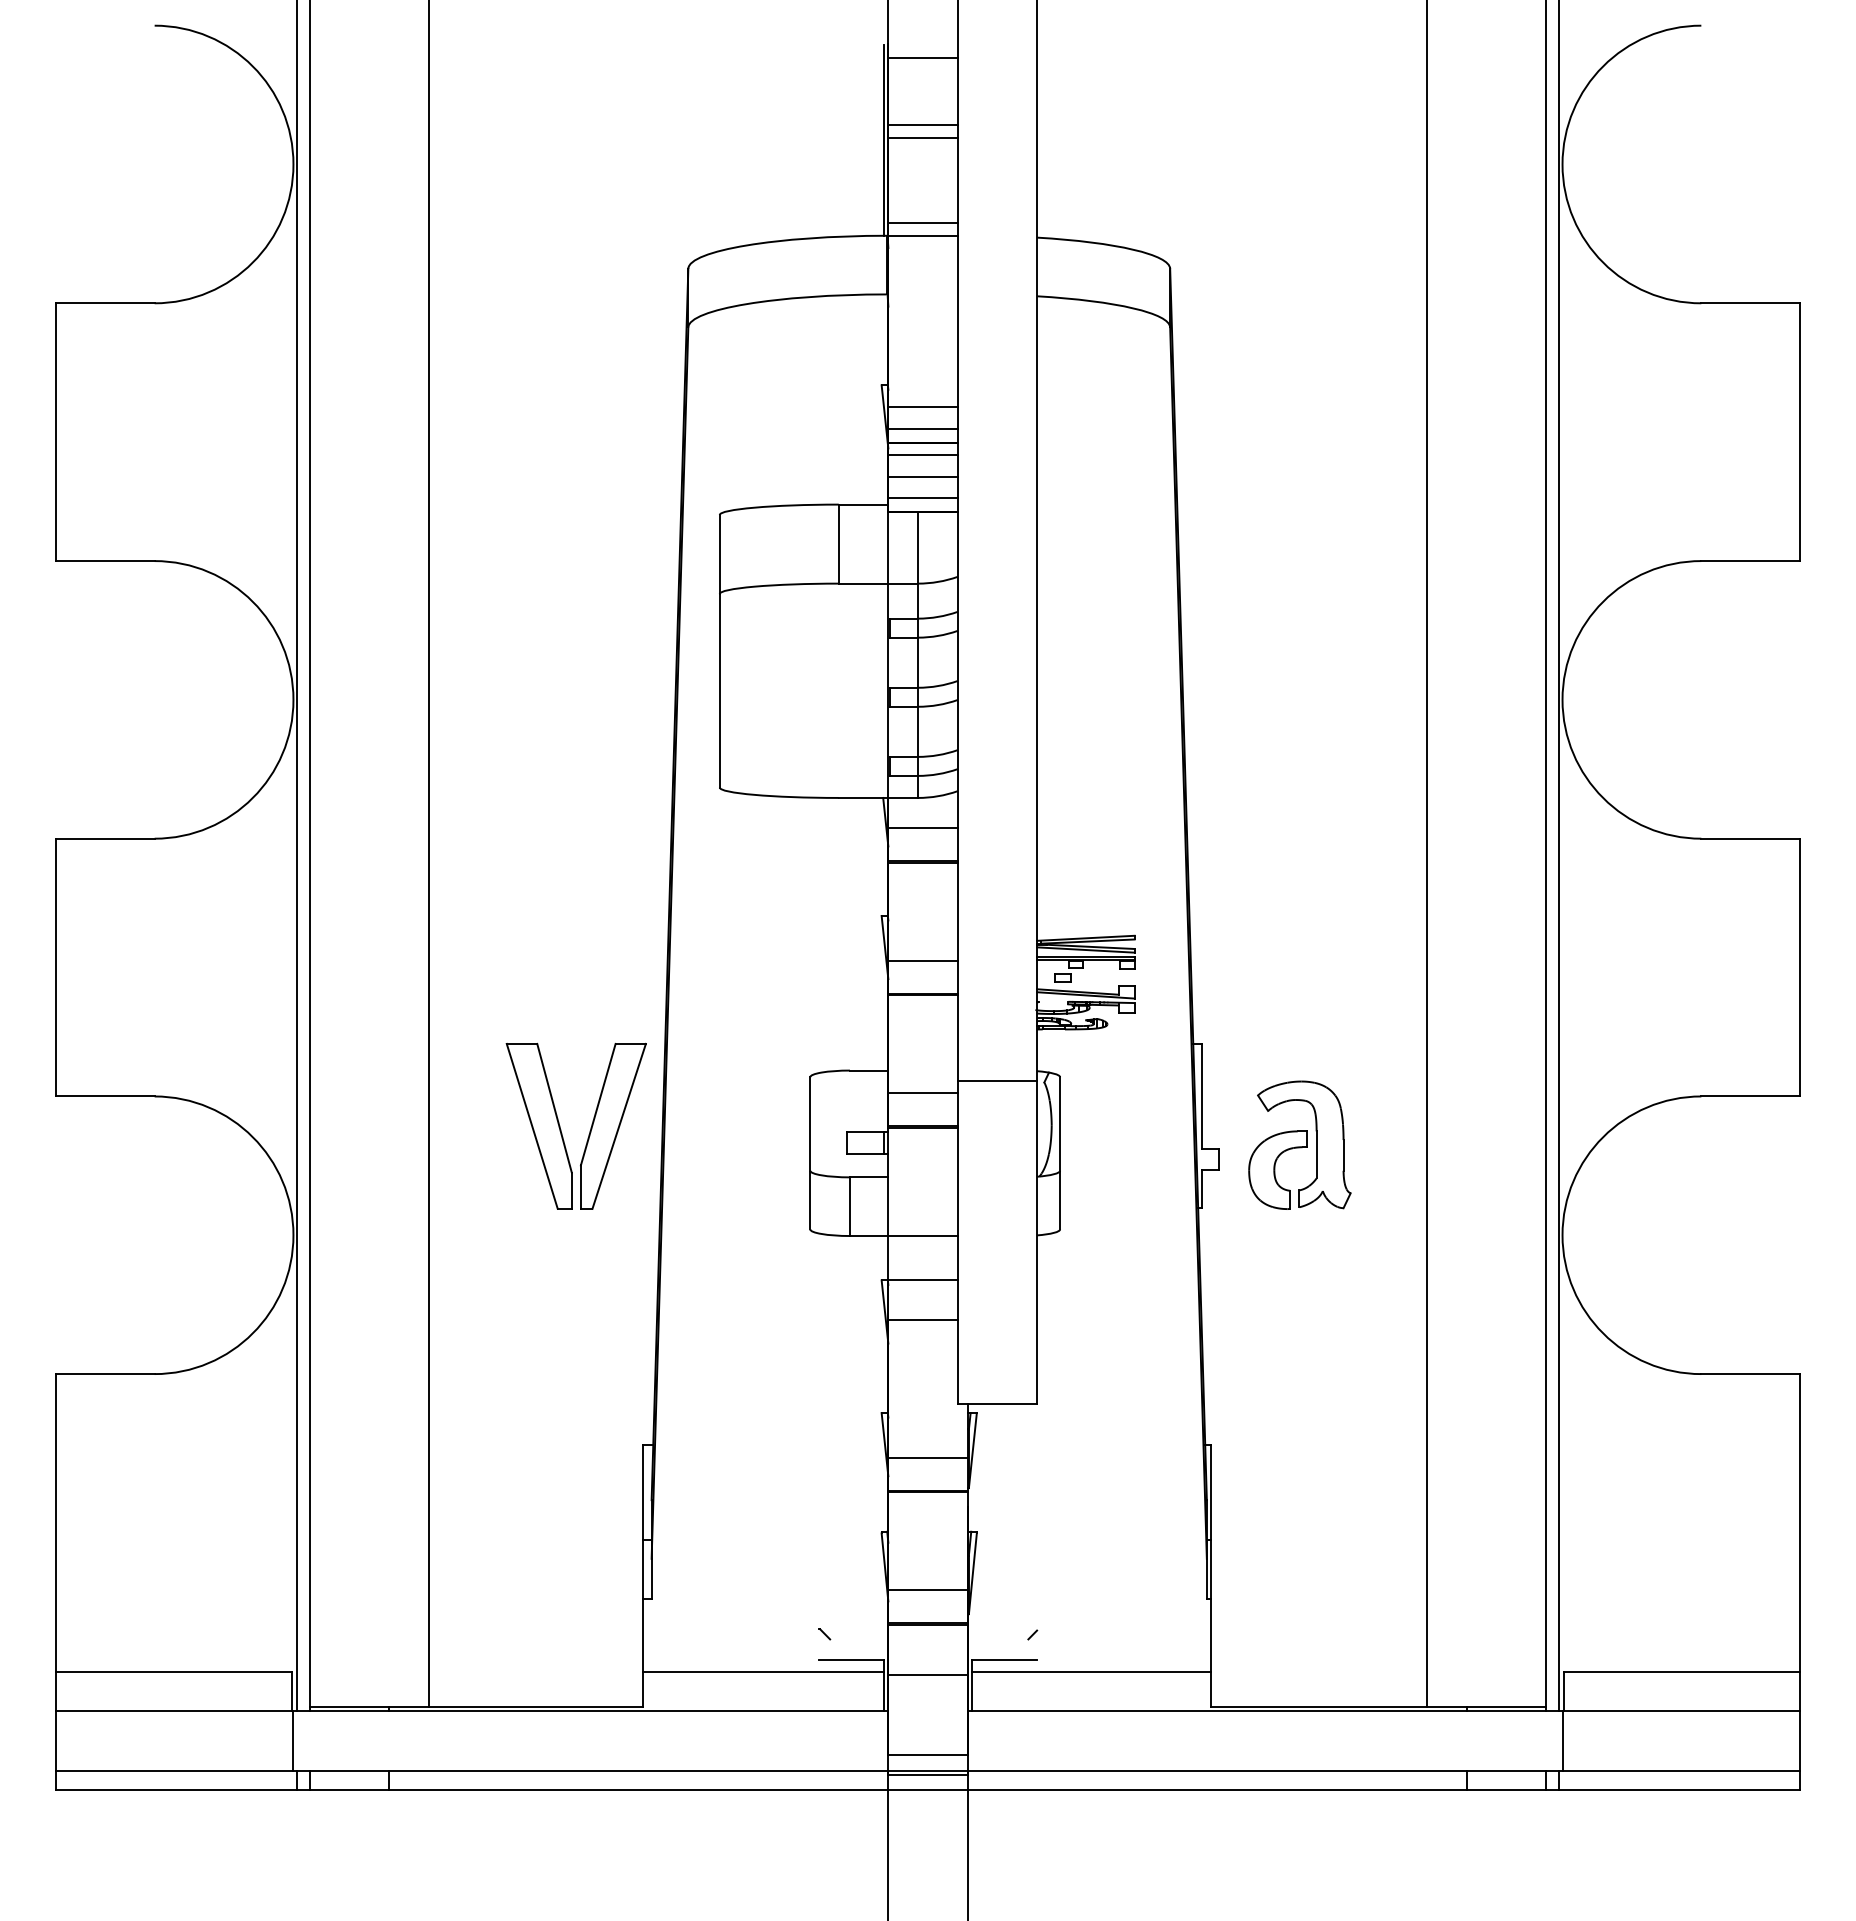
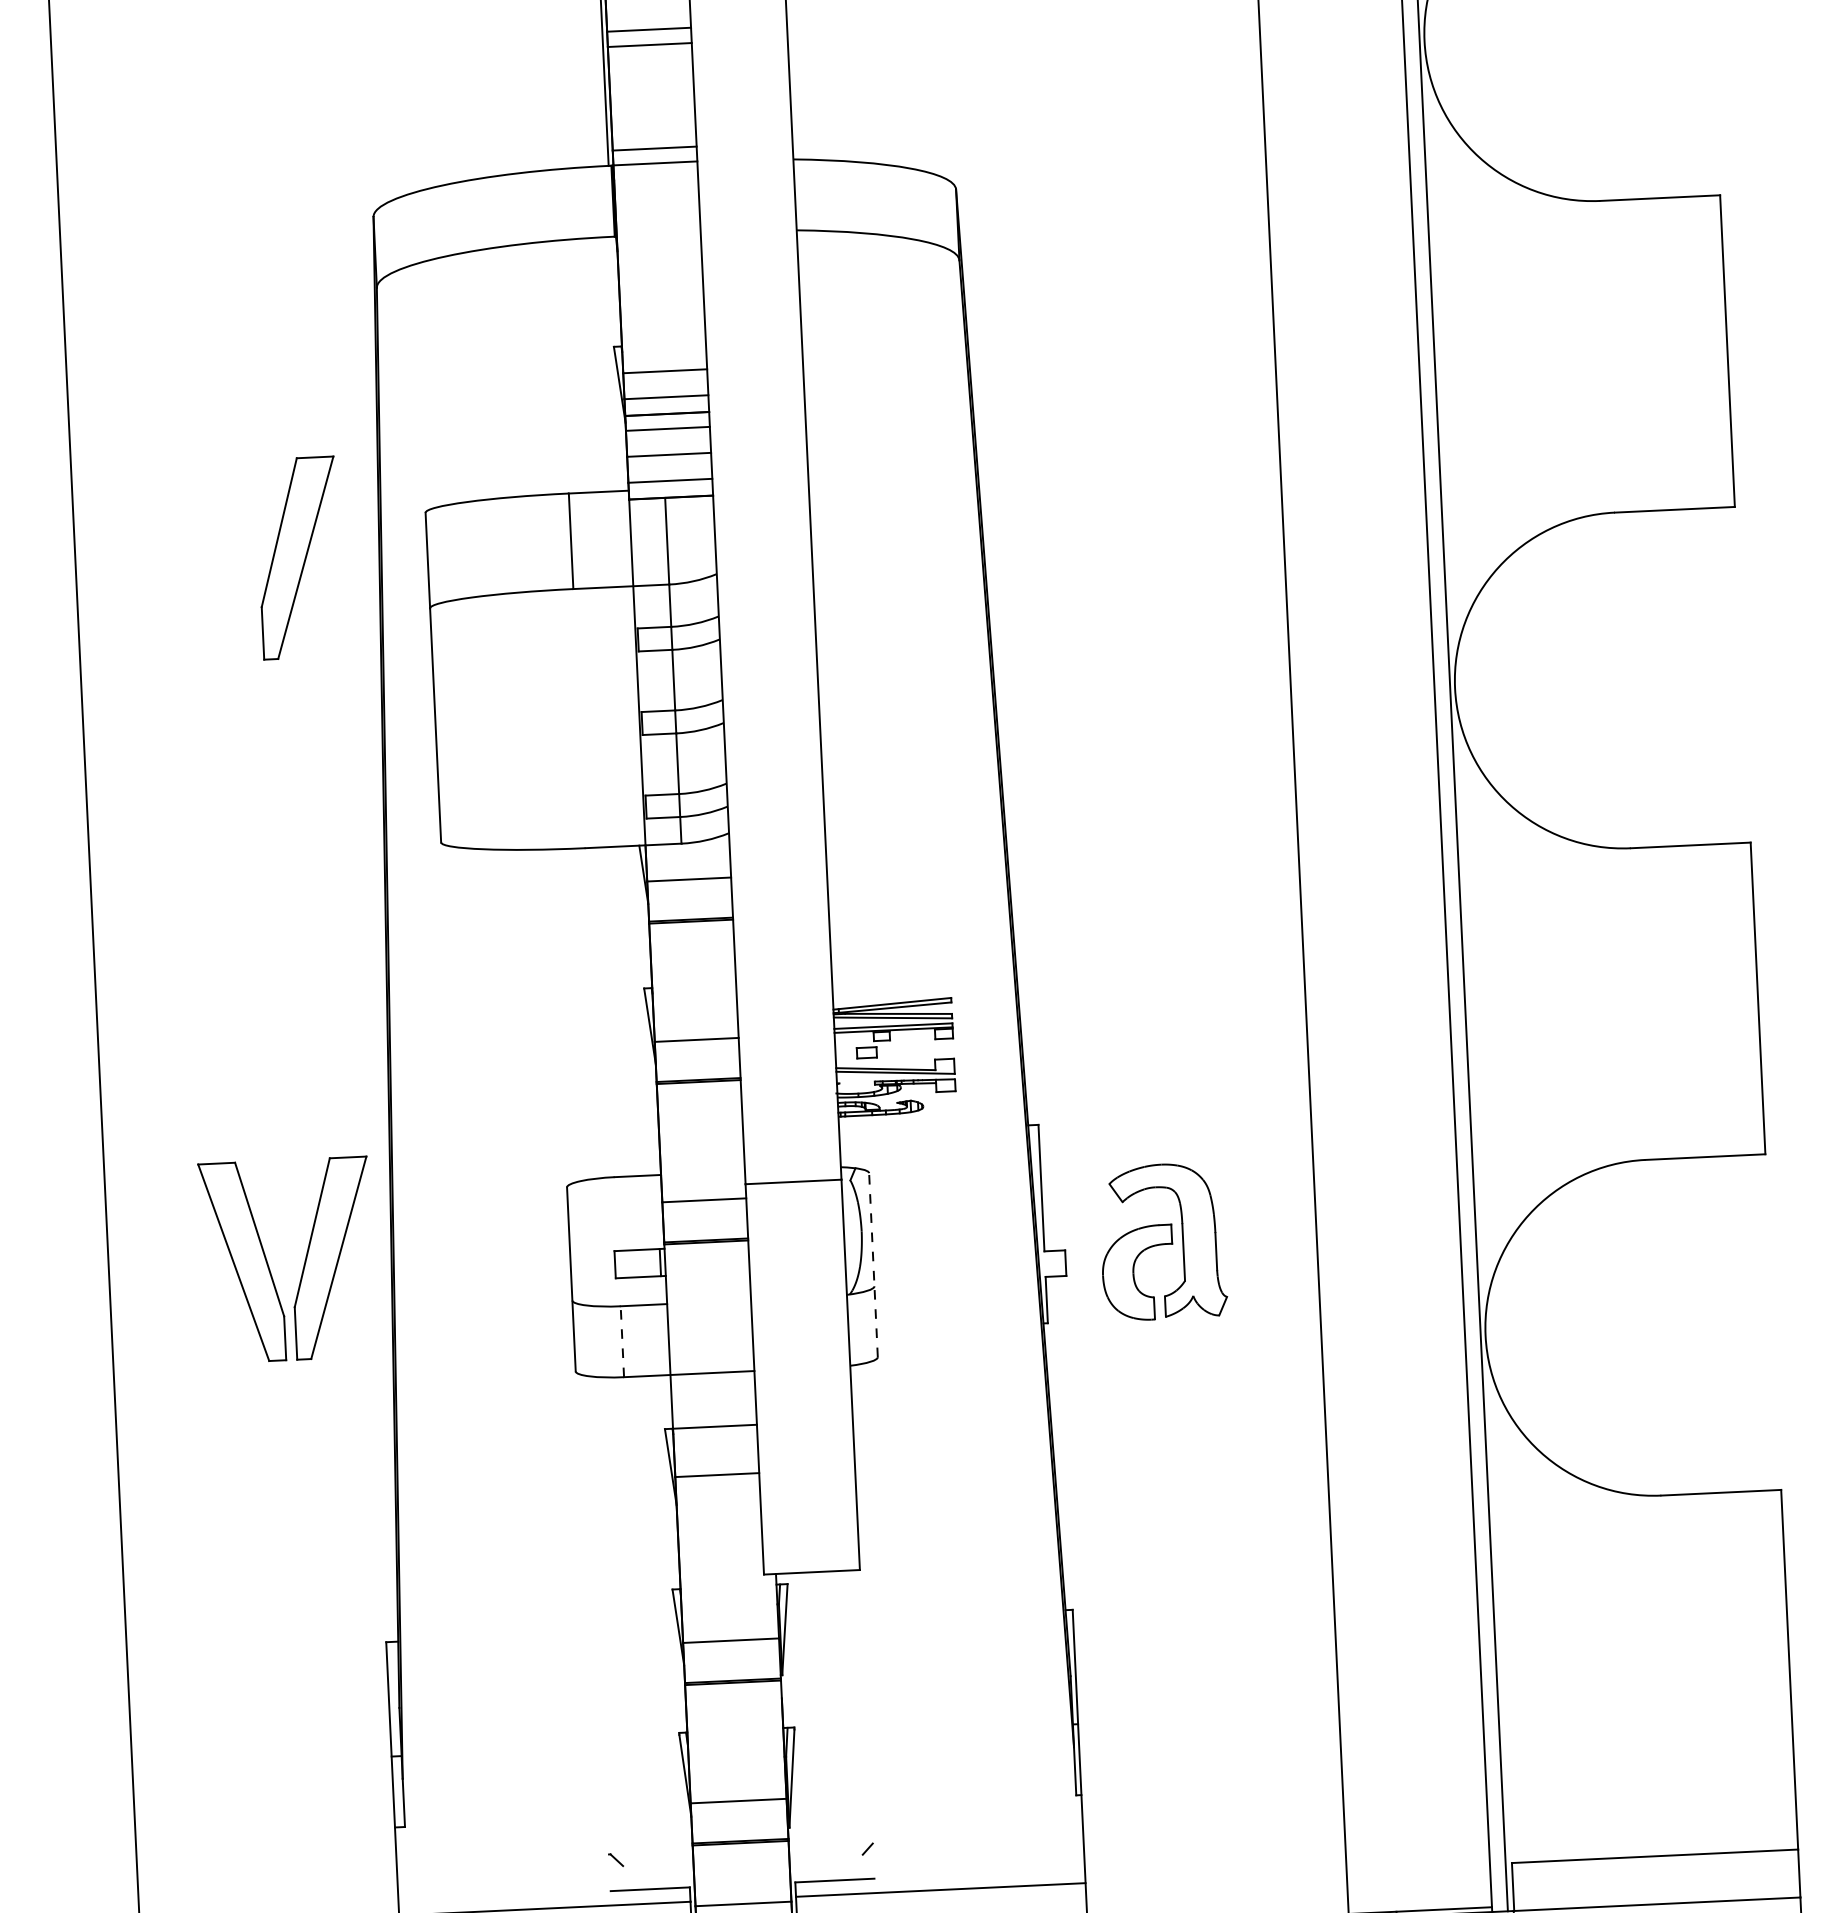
part: (613, 546) -> (298, 557), added
line: (1060, 1152) -> (873, 1264), solid -> dashed
line: (849, 1206) -> (621, 1341), solid -> dashed

